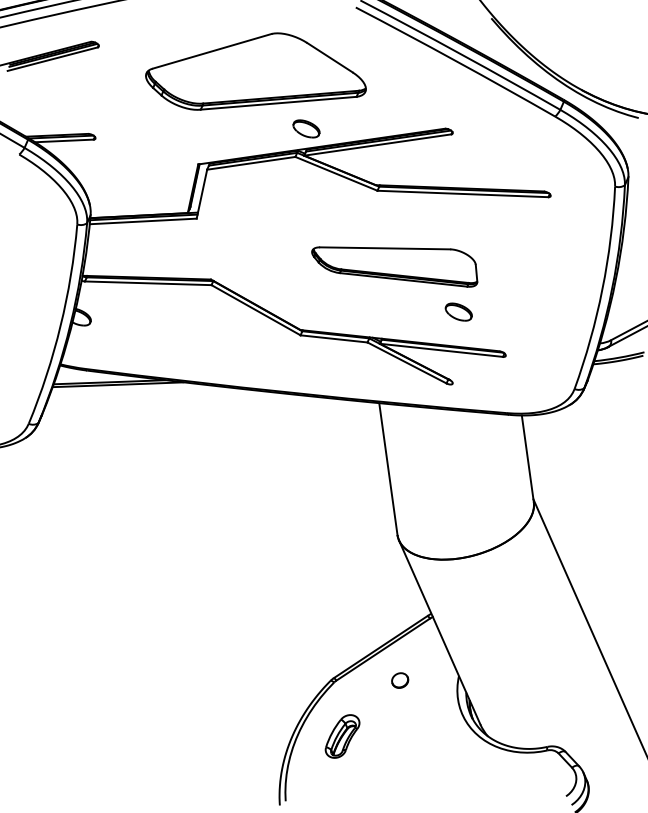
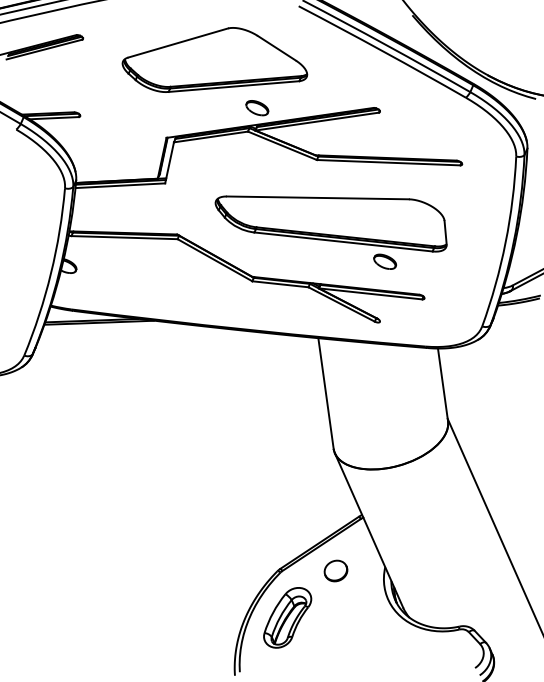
part: (394, 266) -> (331, 223), size x1.67
part: (399, 680) -> (335, 570), size x1.67
part: (342, 736) -> (287, 617), size x1.67

